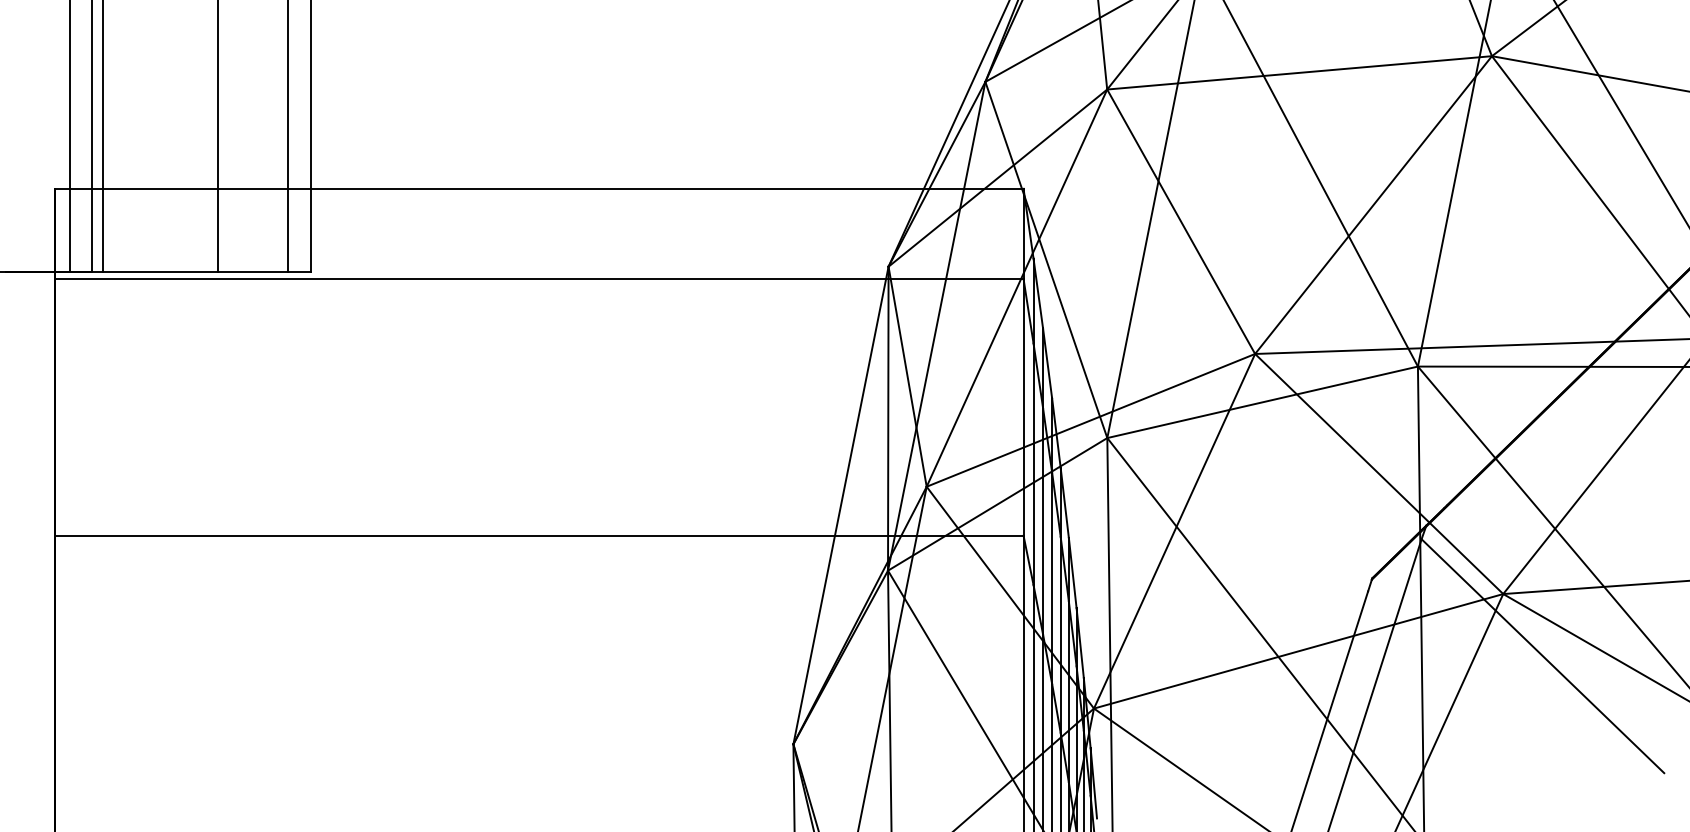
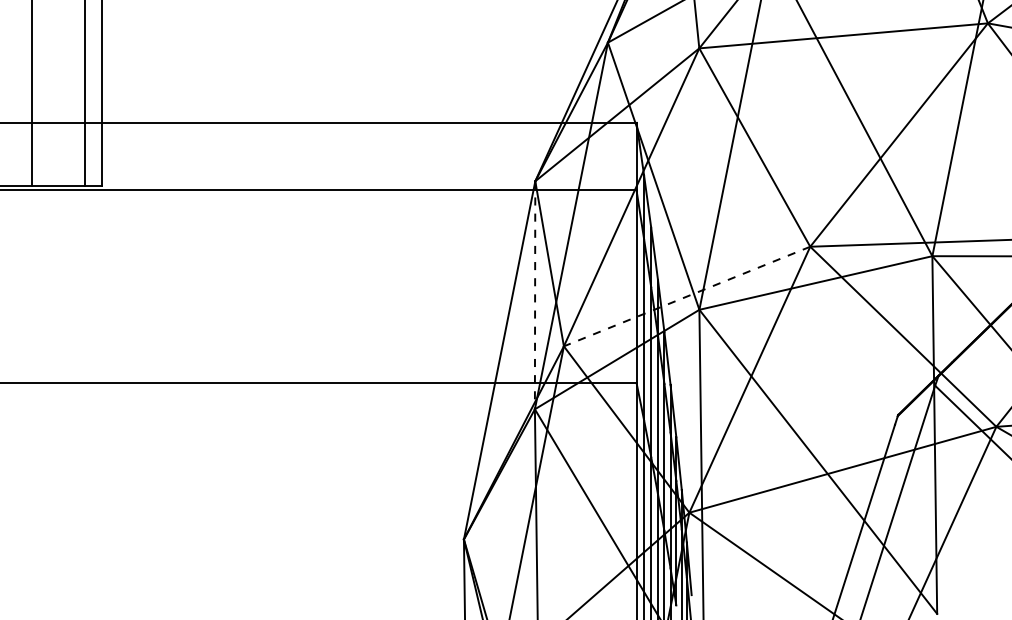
line: (888, 418) -> (535, 295), solid -> dashed
line: (1090, 420) -> (686, 296), solid -> dashed

